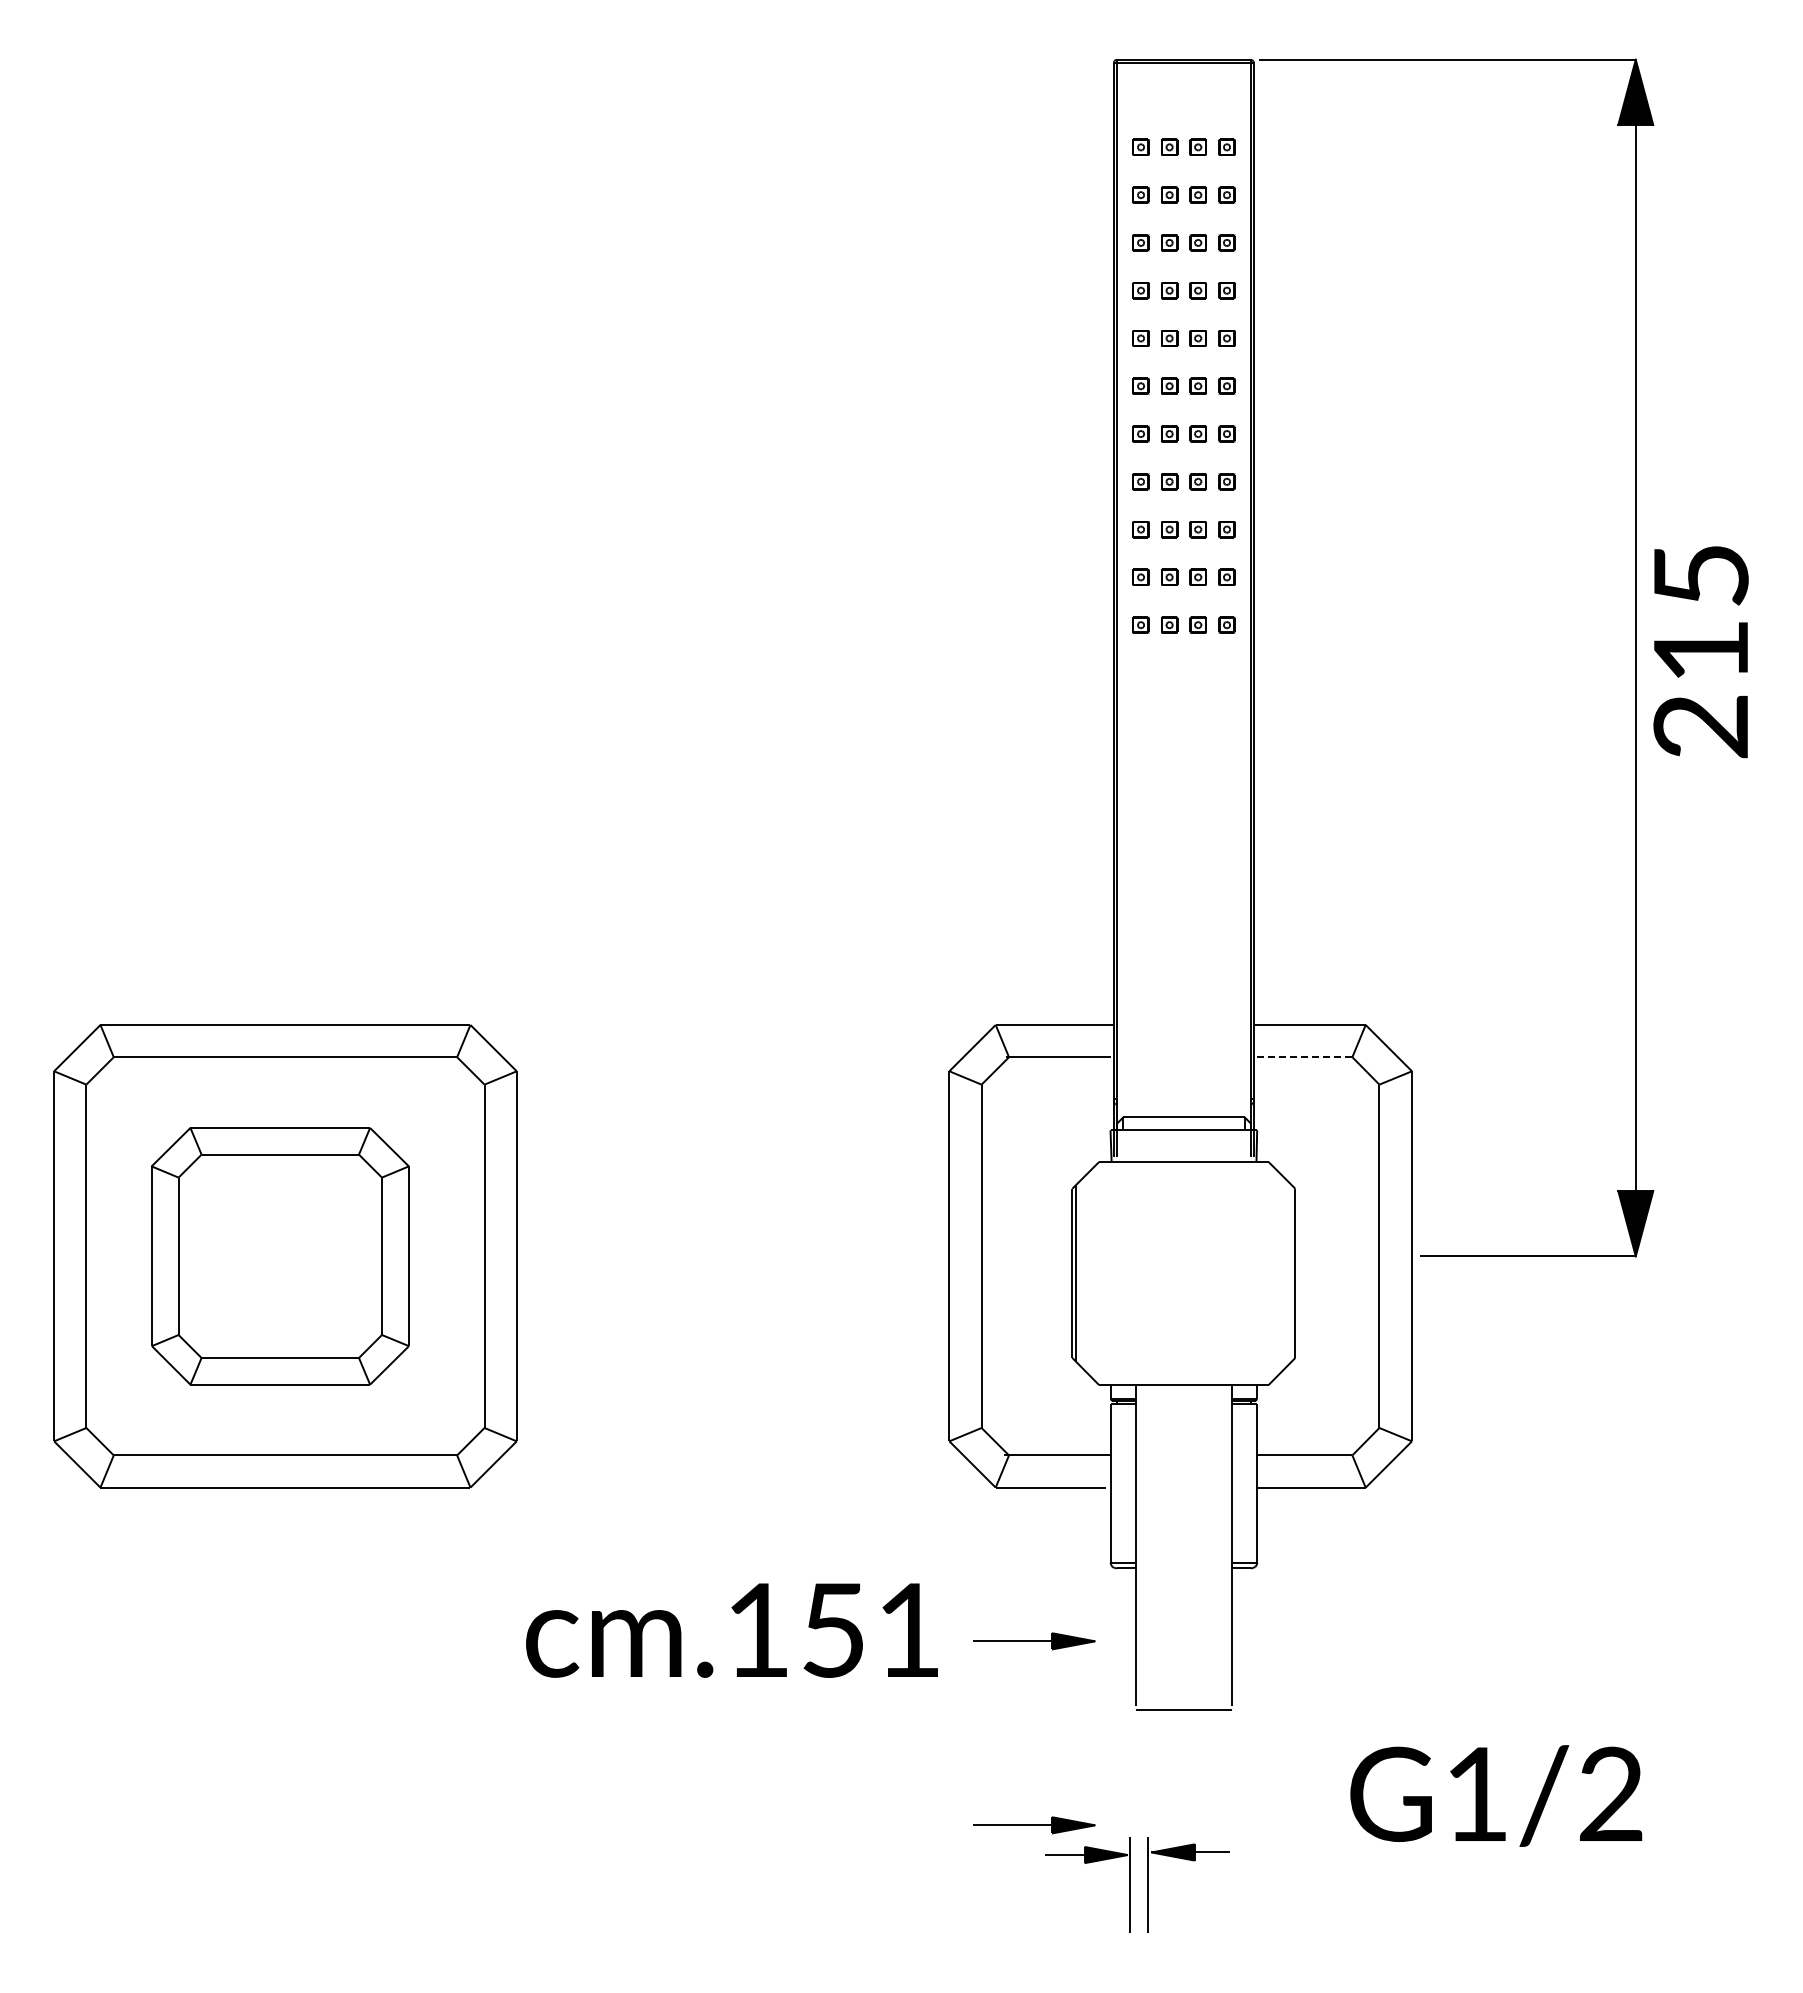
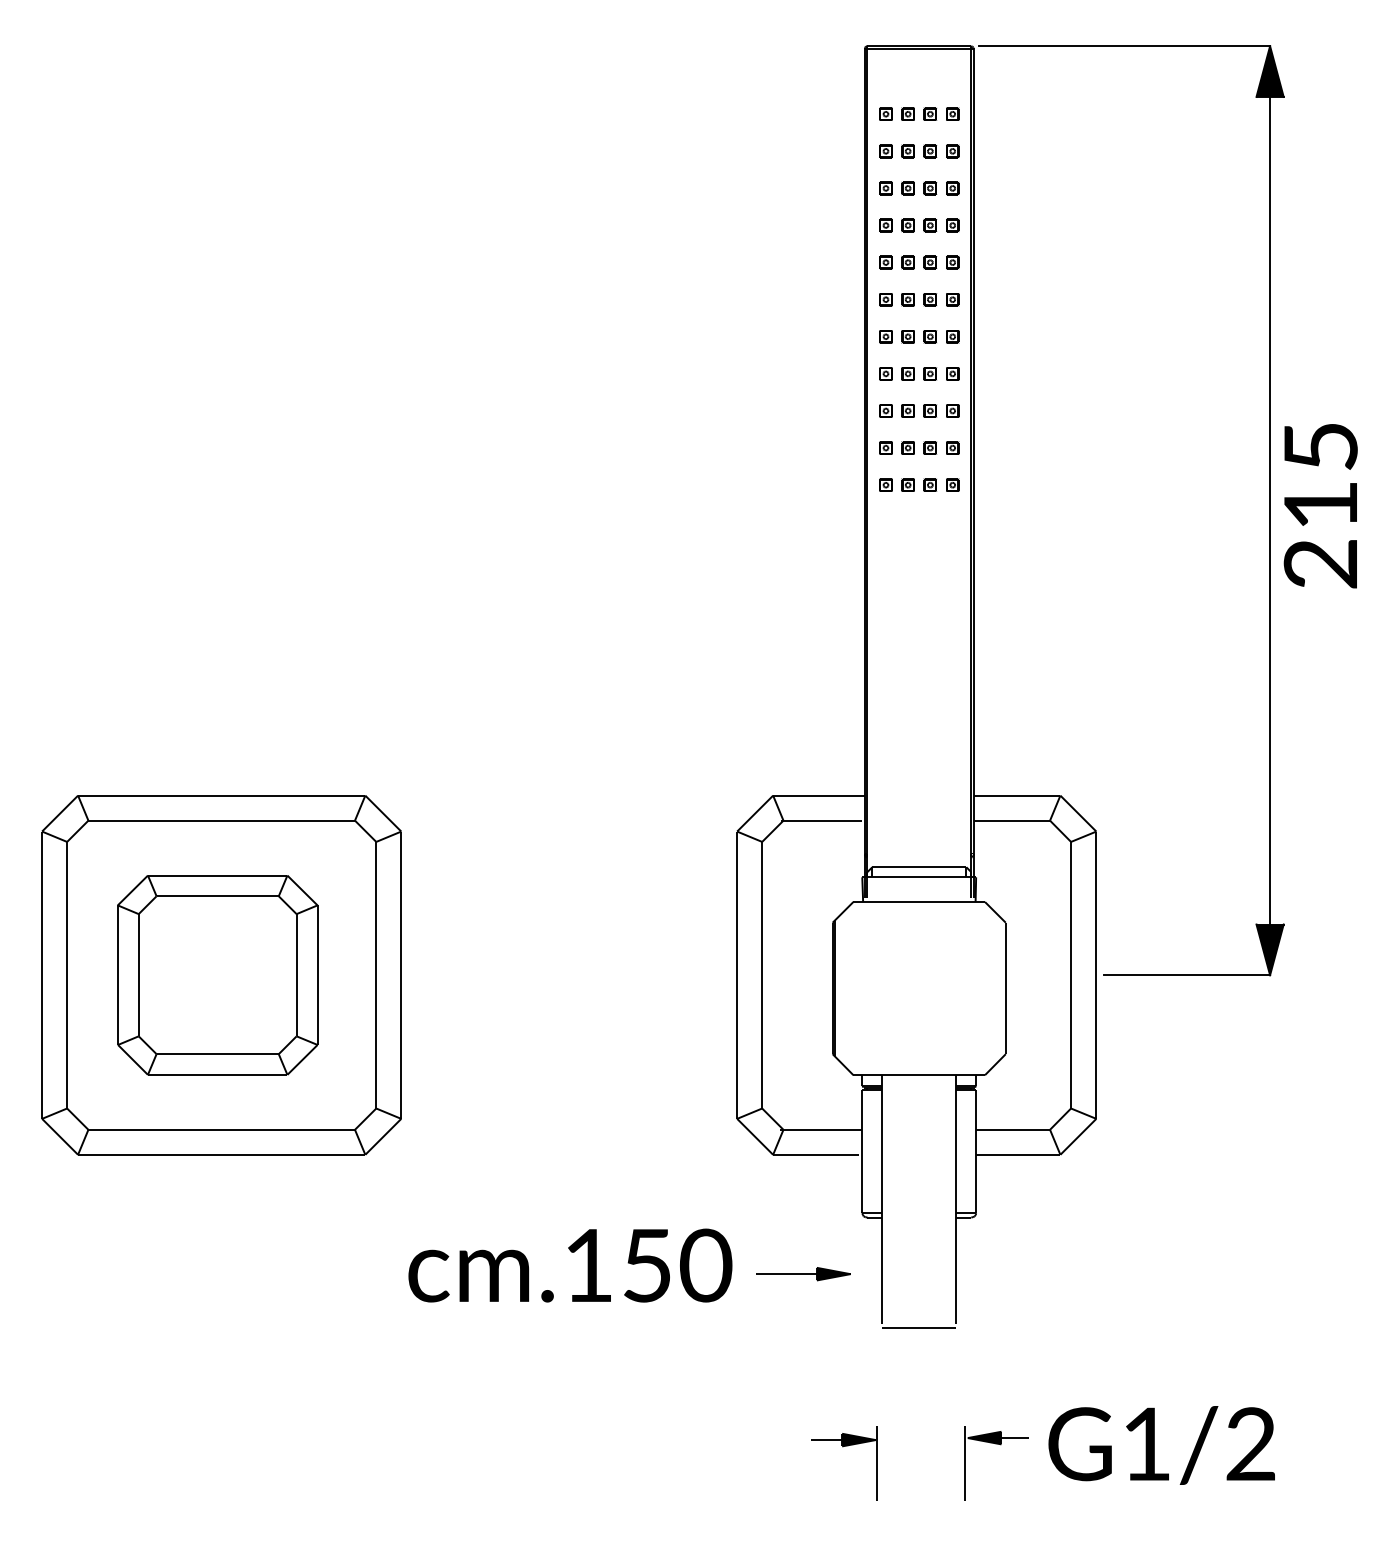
line: (1302, 1057) -> (1011, 820), dashed -> solid
text: (909, 1629) -> (706, 1264), cm.151 -> cm.150
text: (1496, 1795) -> (1161, 1445), moved
part: (1034, 1825) -> (803, 1417), removed
part: (1192, 1861) -> (999, 1445), moved

